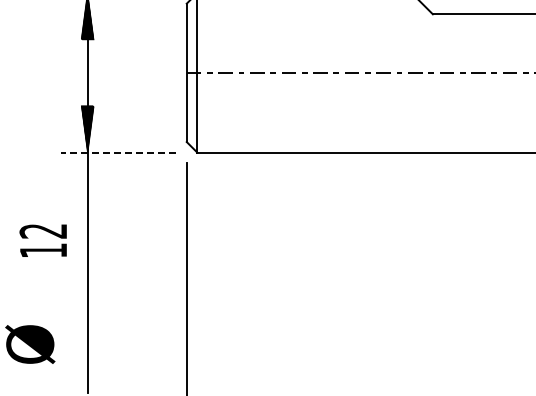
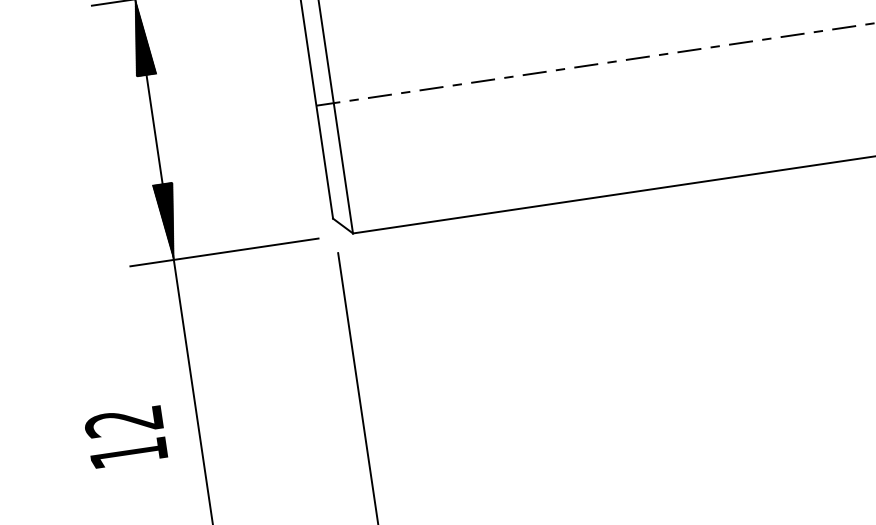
line: (118, 152) -> (224, 252), dashed -> solid
text: (42, 240) -> (124, 437), moved

